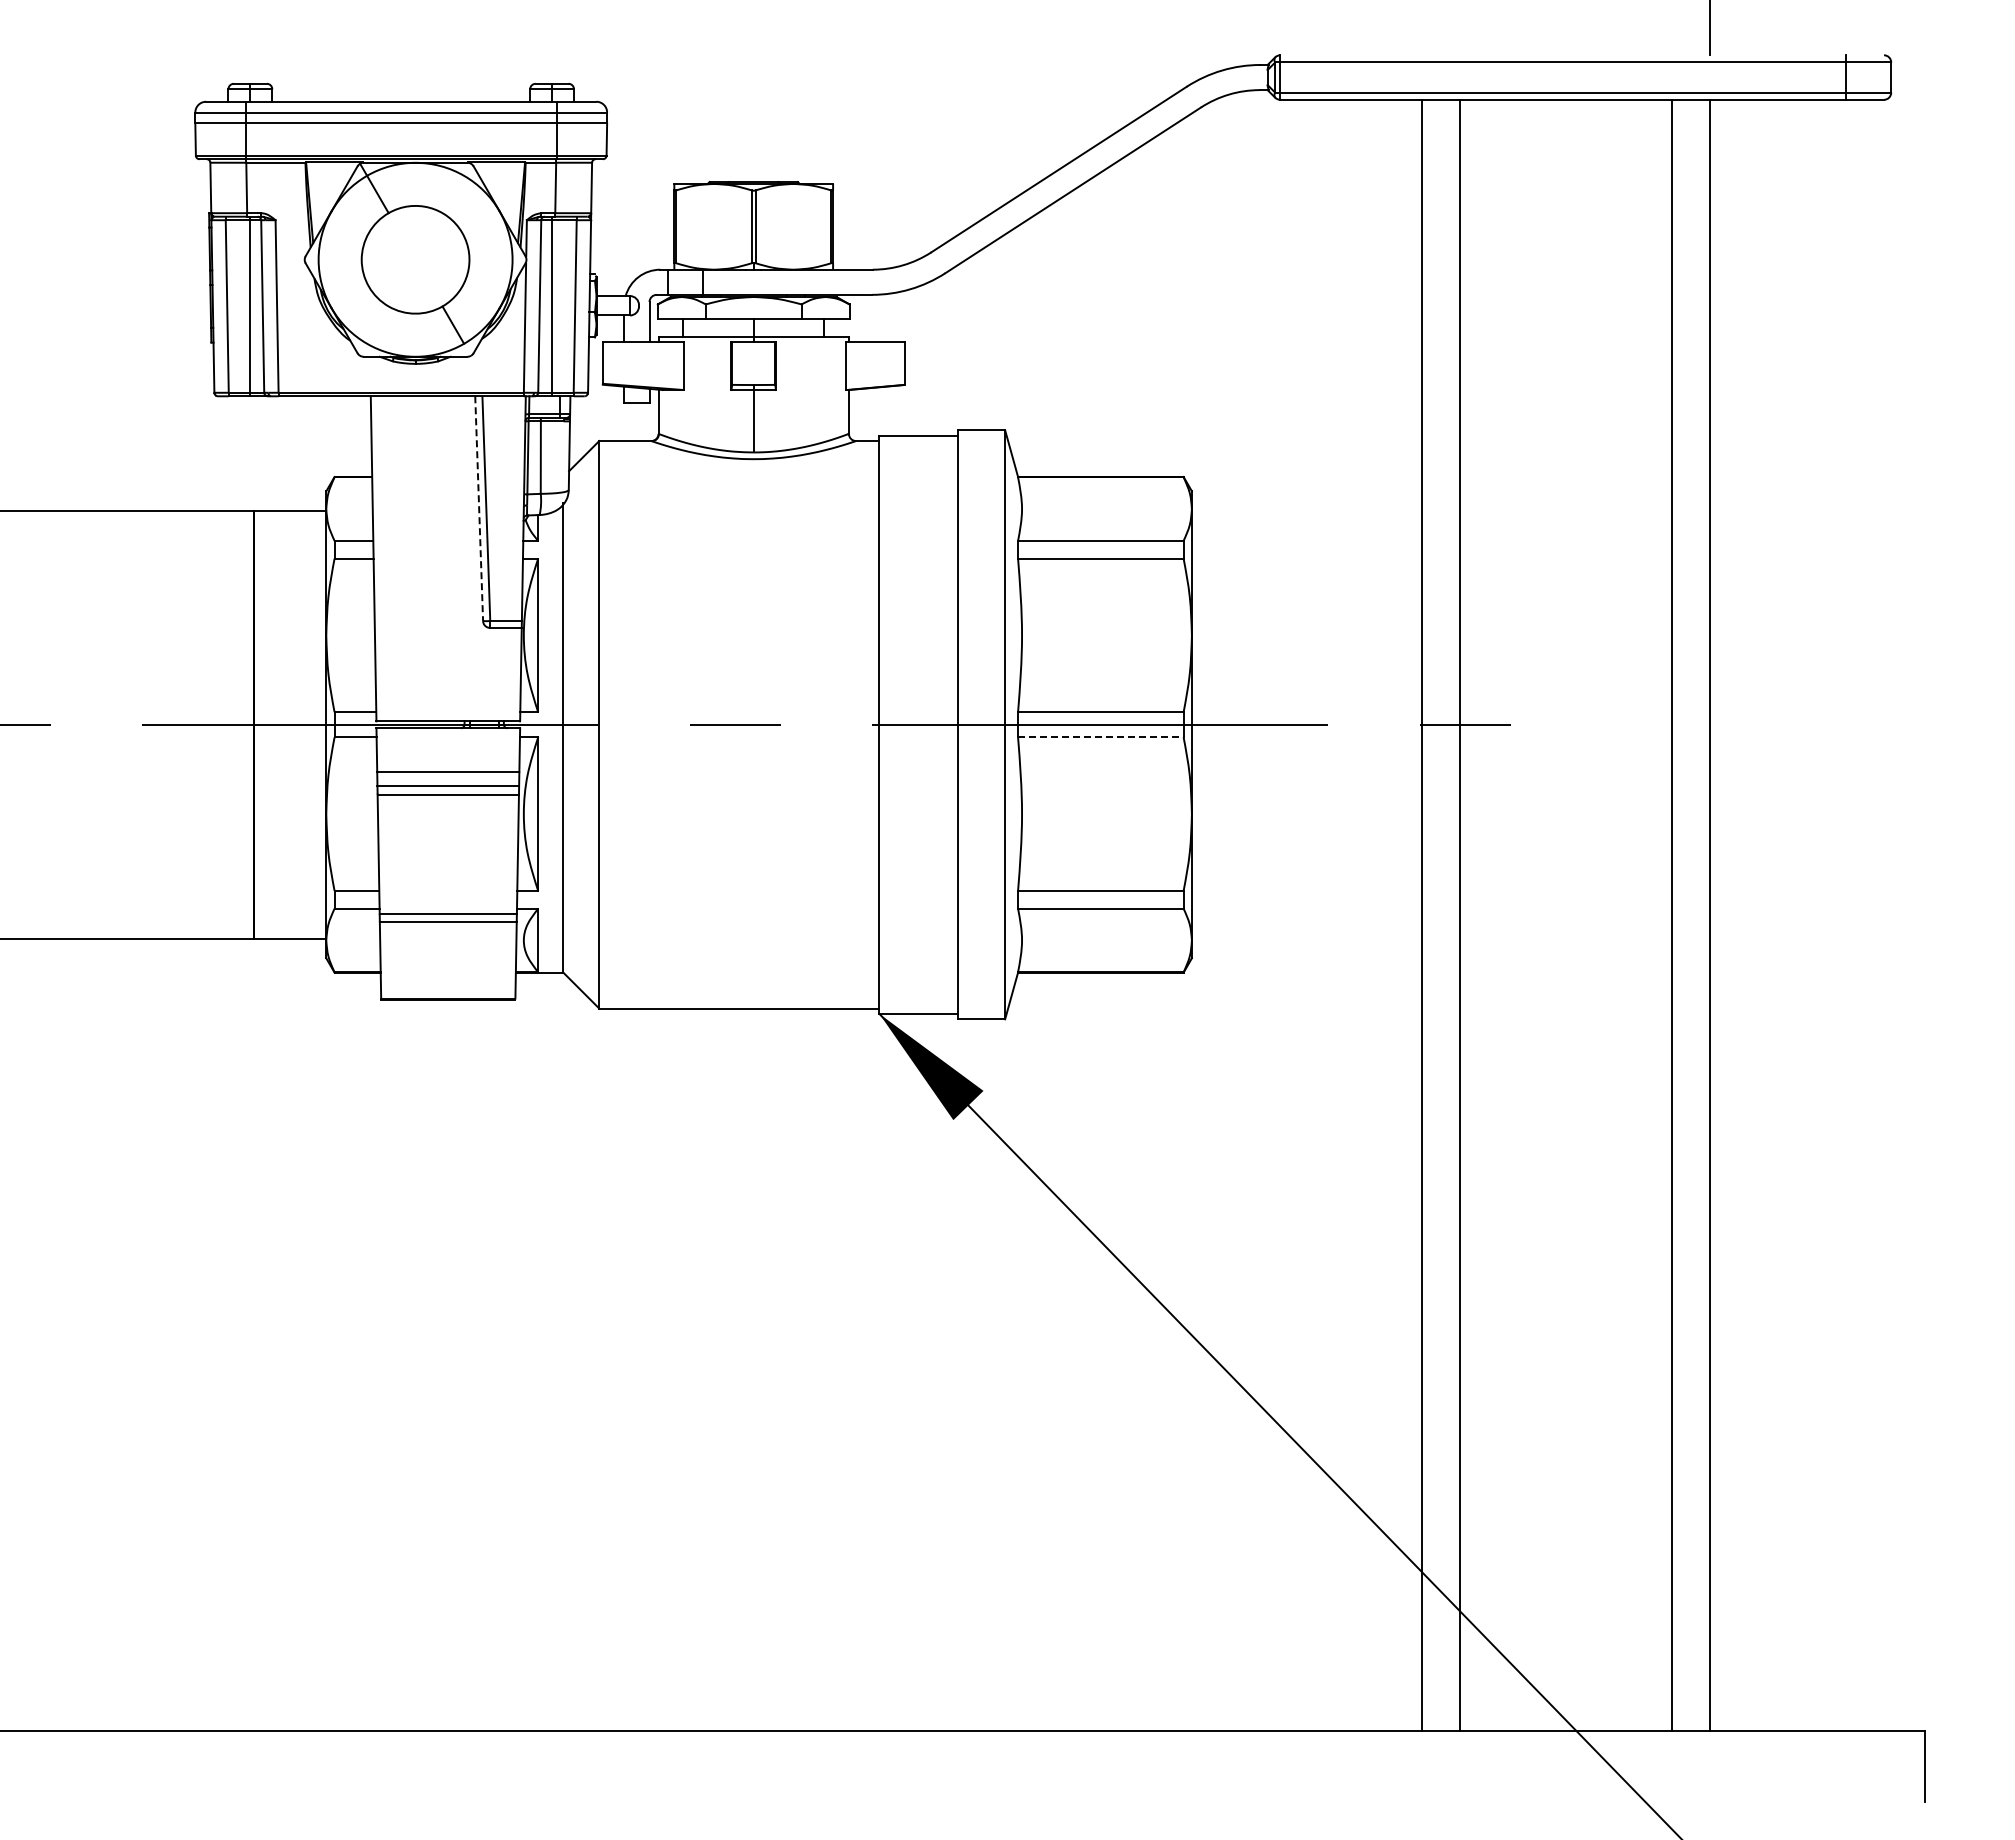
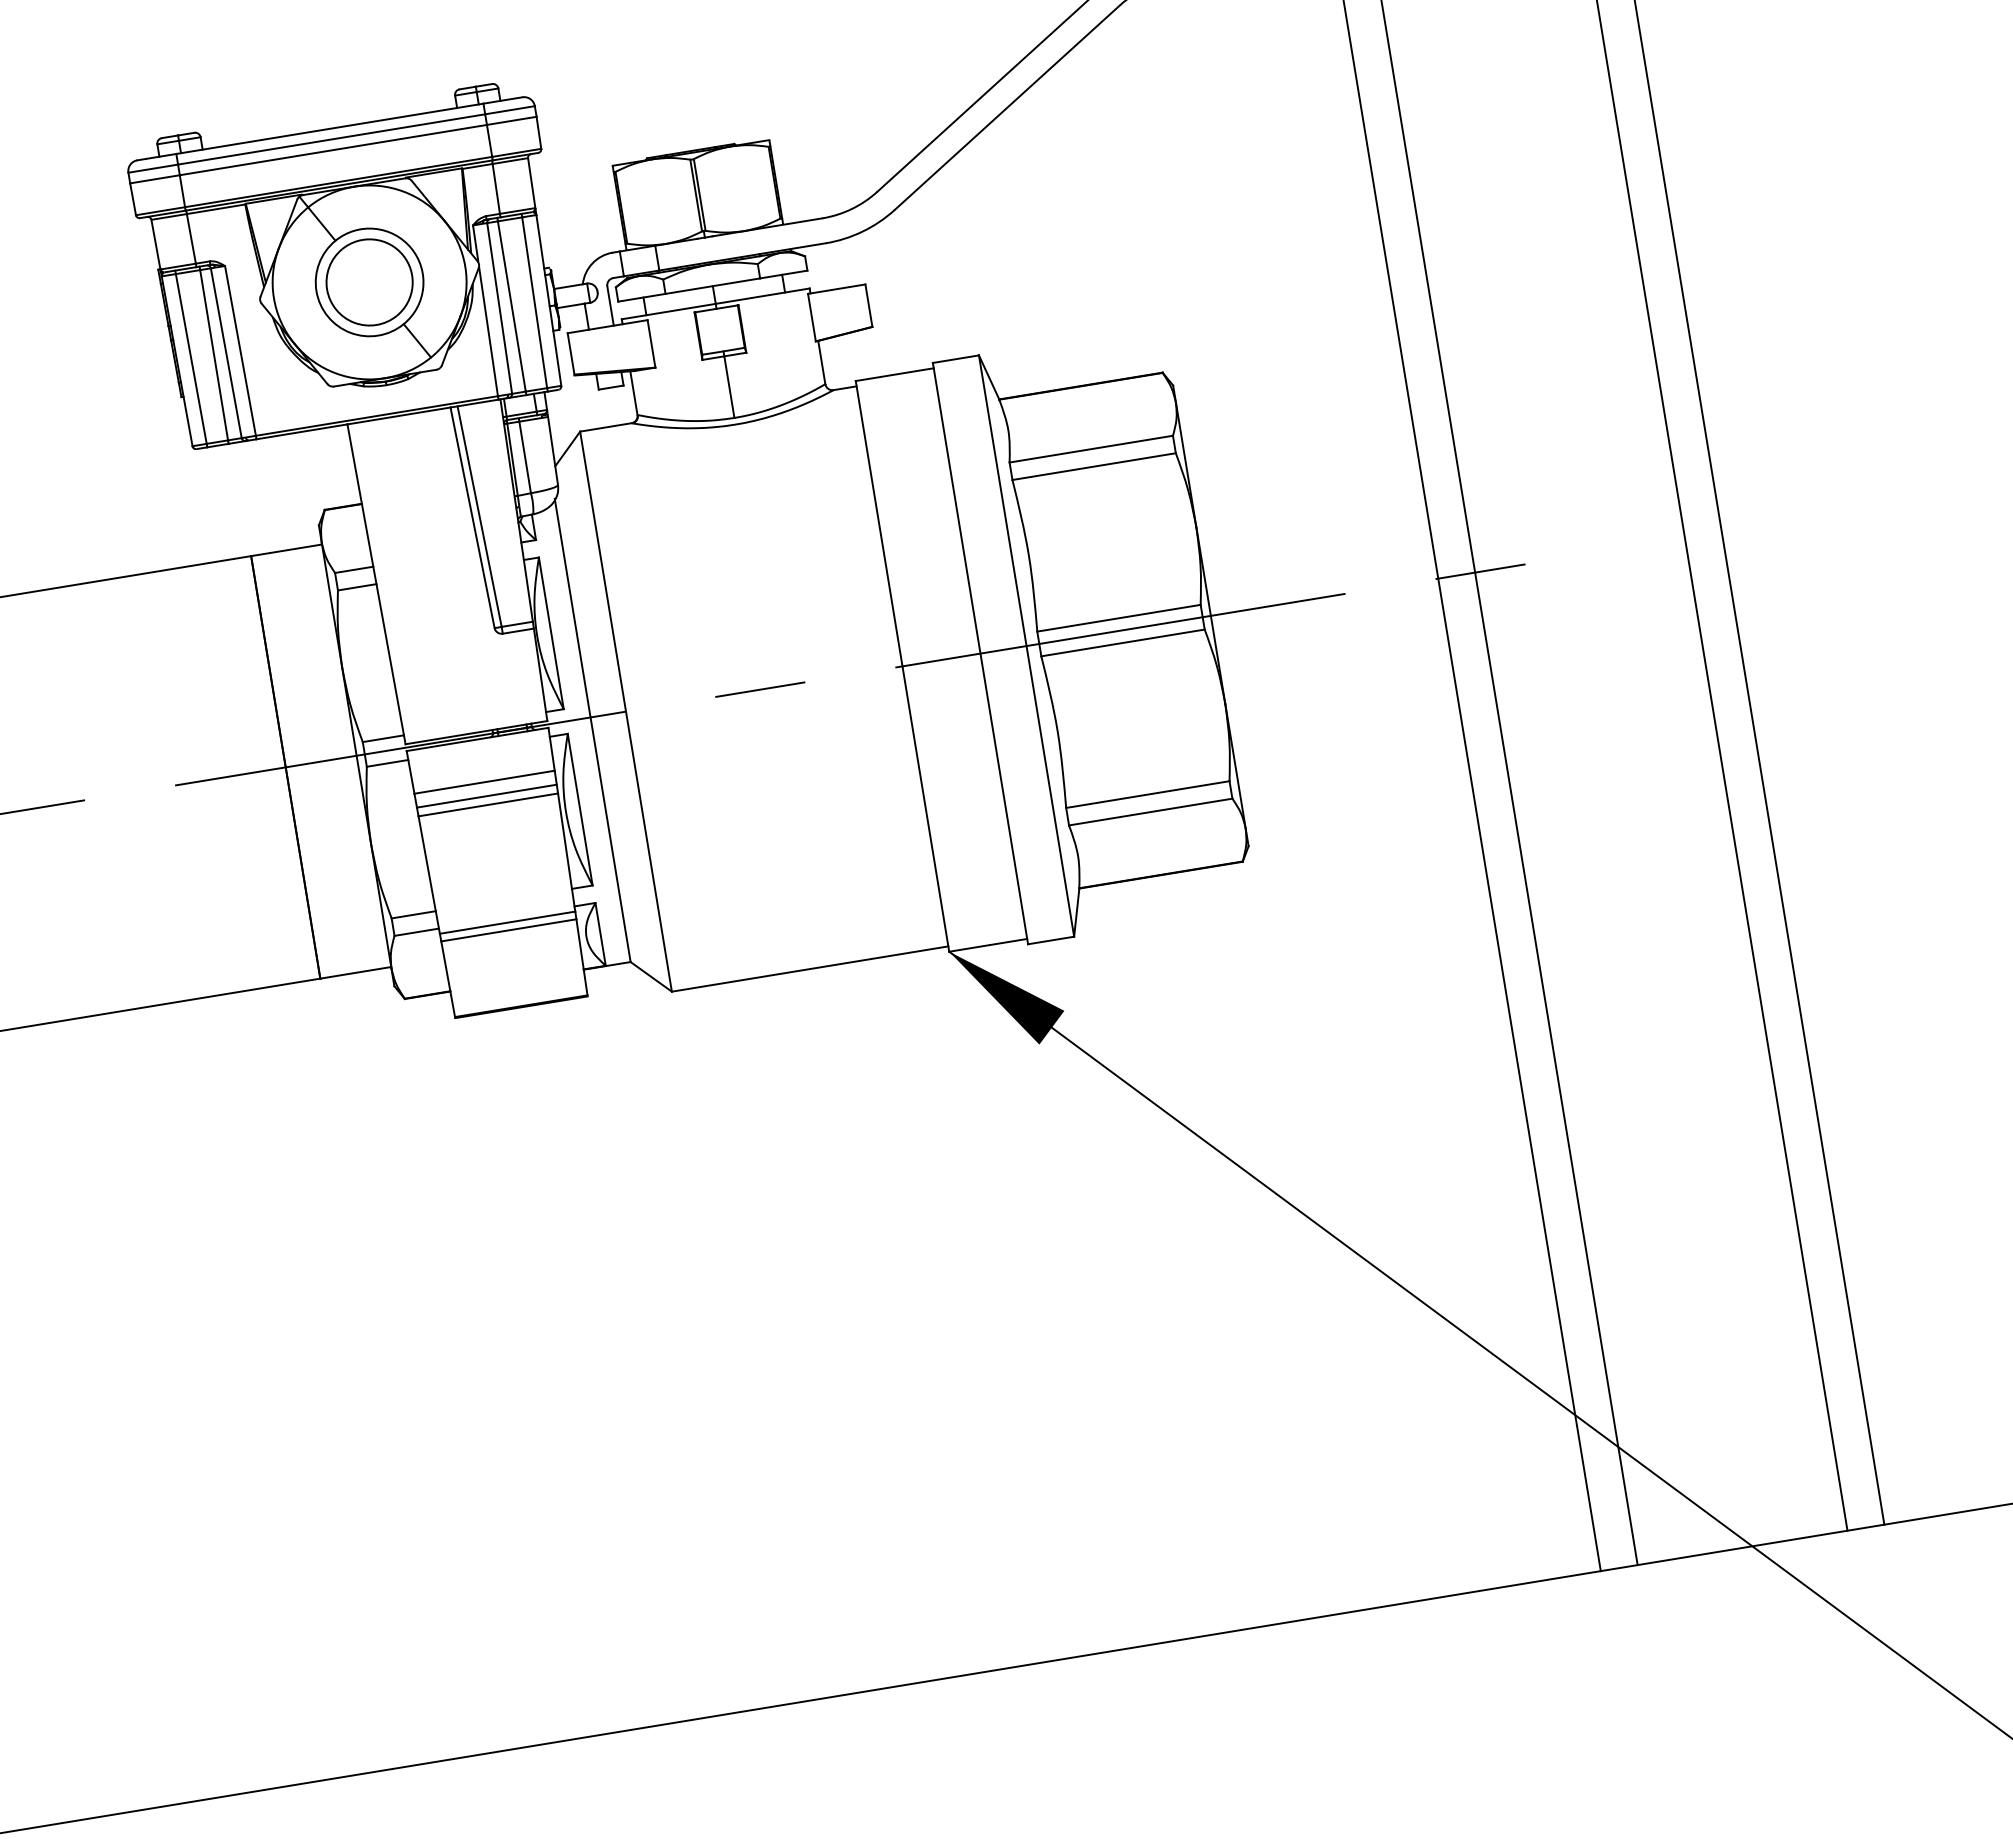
part: (415, 259) -> (369, 282), added
line: (479, 509) -> (473, 518), dashed -> solid
line: (1100, 737) -> (1122, 643), dashed -> solid

